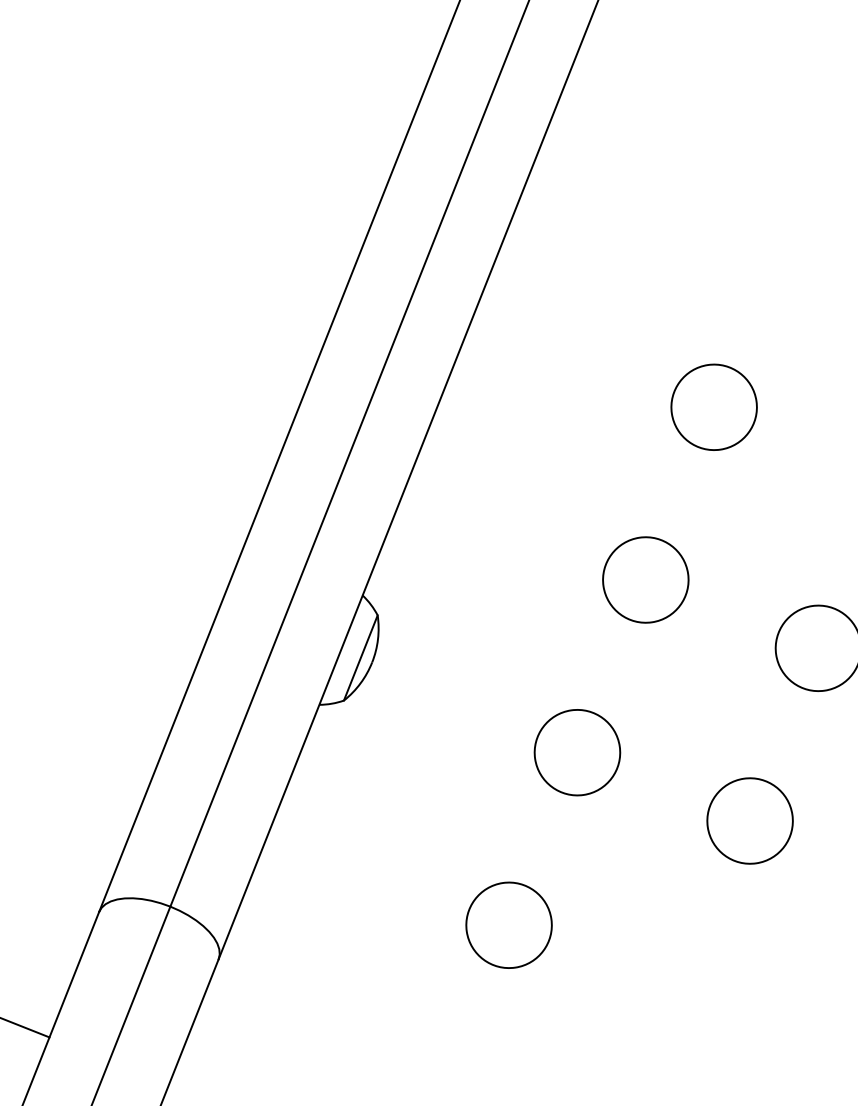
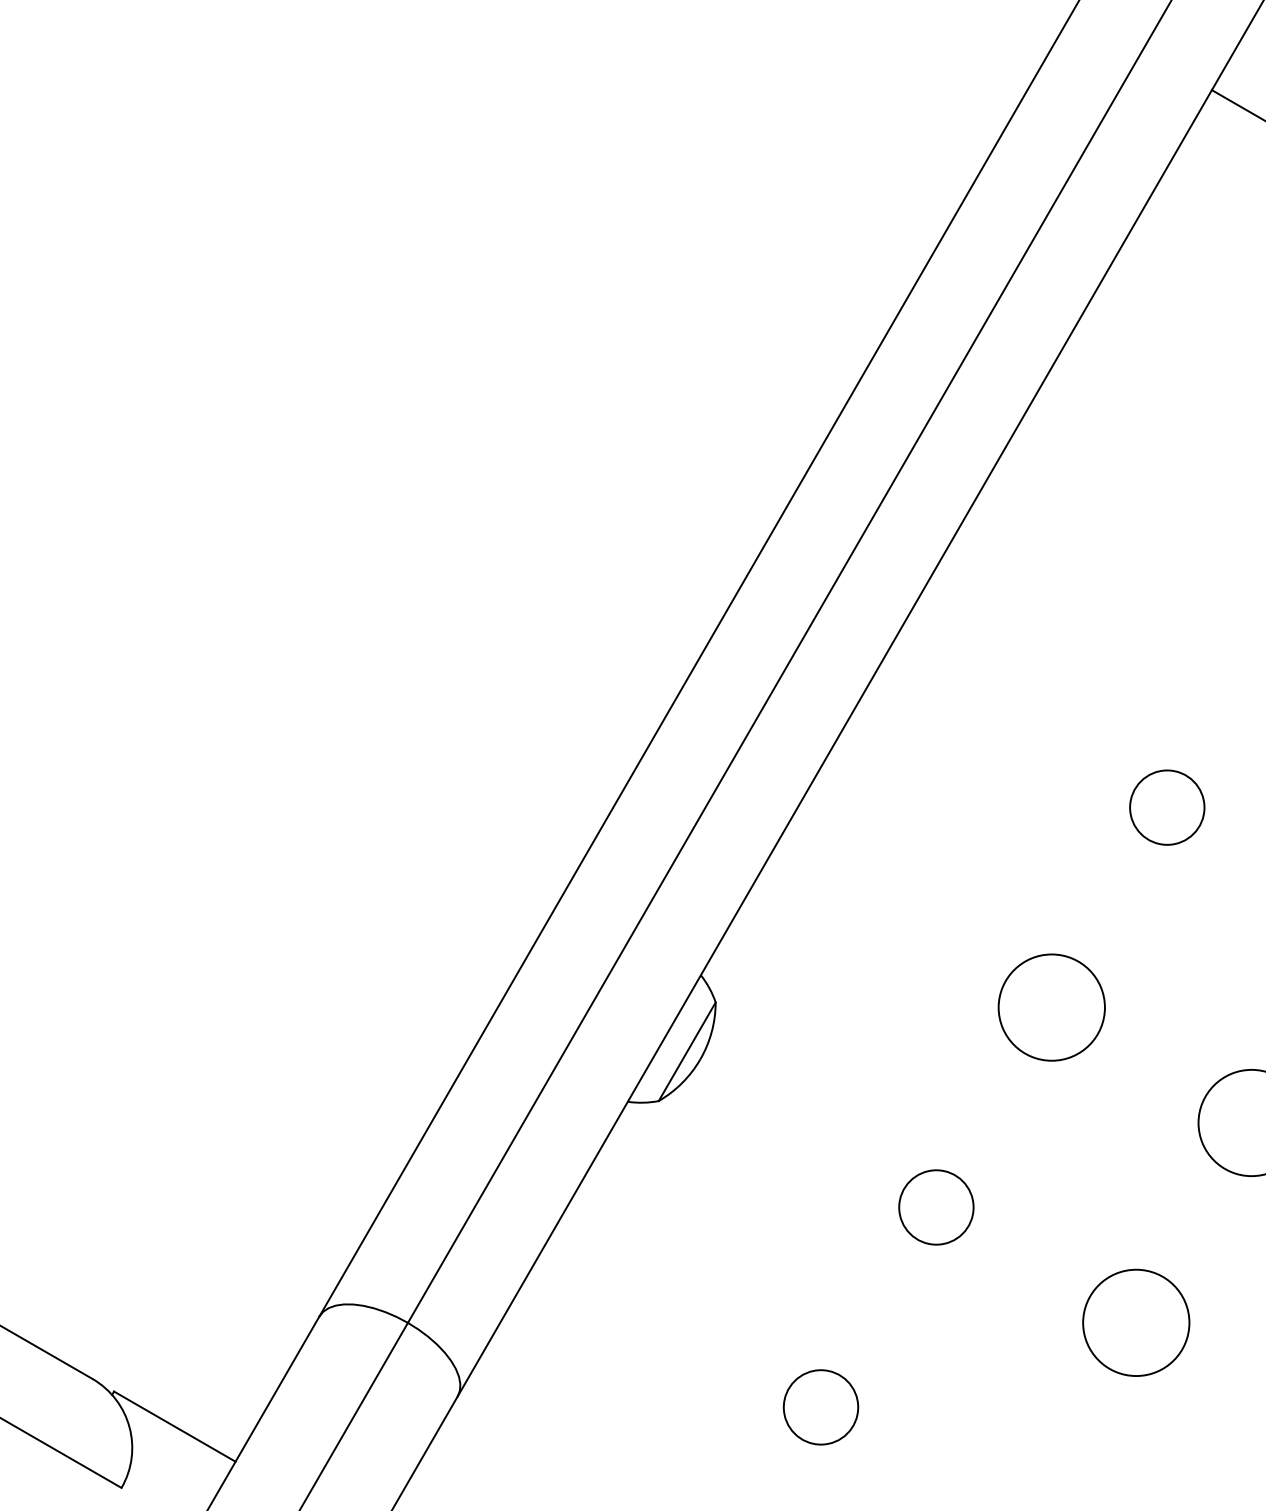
circle: (714, 407) -> (1167, 807), size x0.7
circle: (577, 752) -> (936, 1207), size x0.7
circle: (508, 925) -> (820, 1407), size x0.7

